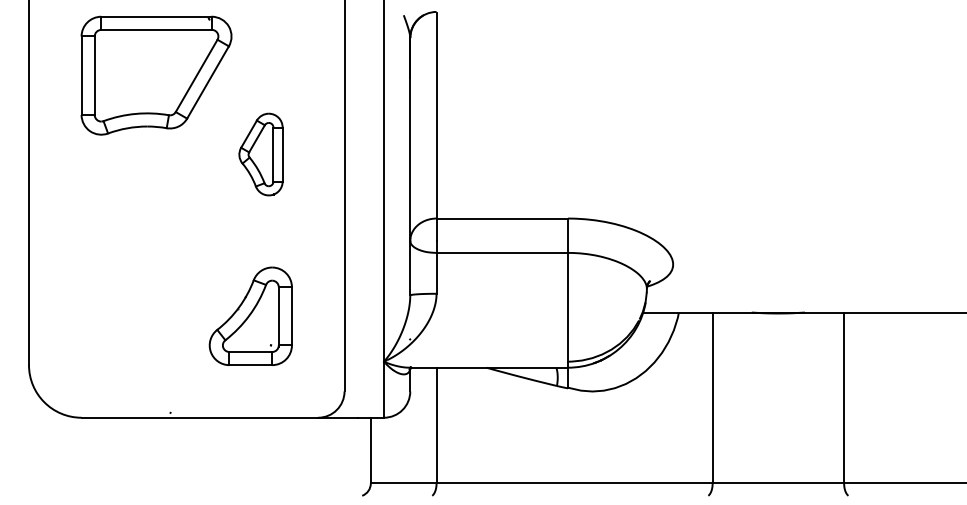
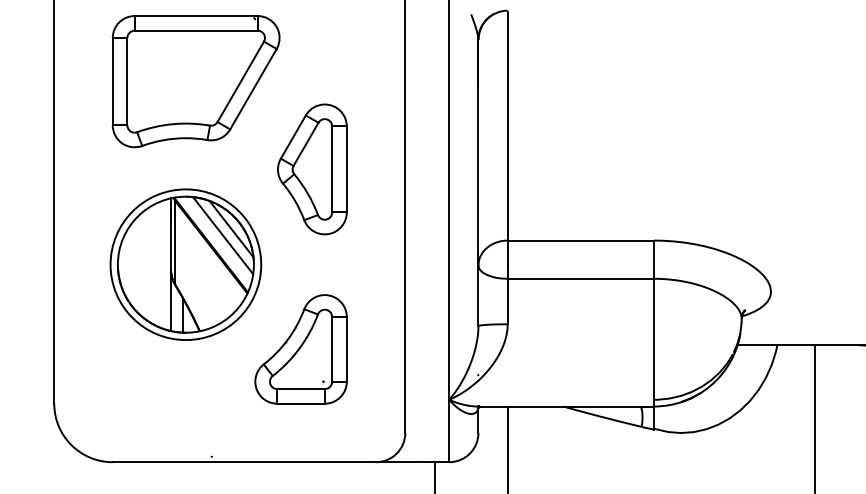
part: (260, 154) -> (311, 169), size x1.43
part: (146, 239) -> (184, 263), added

